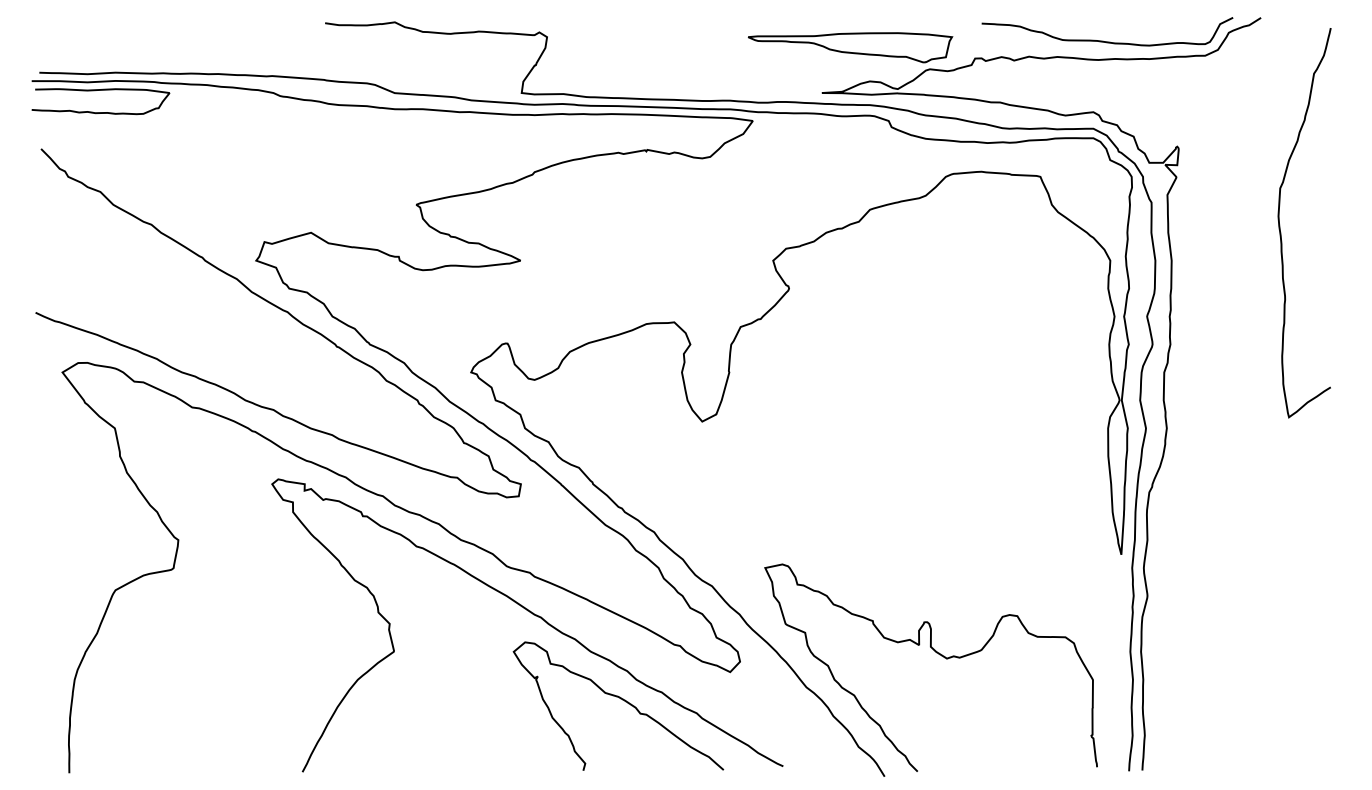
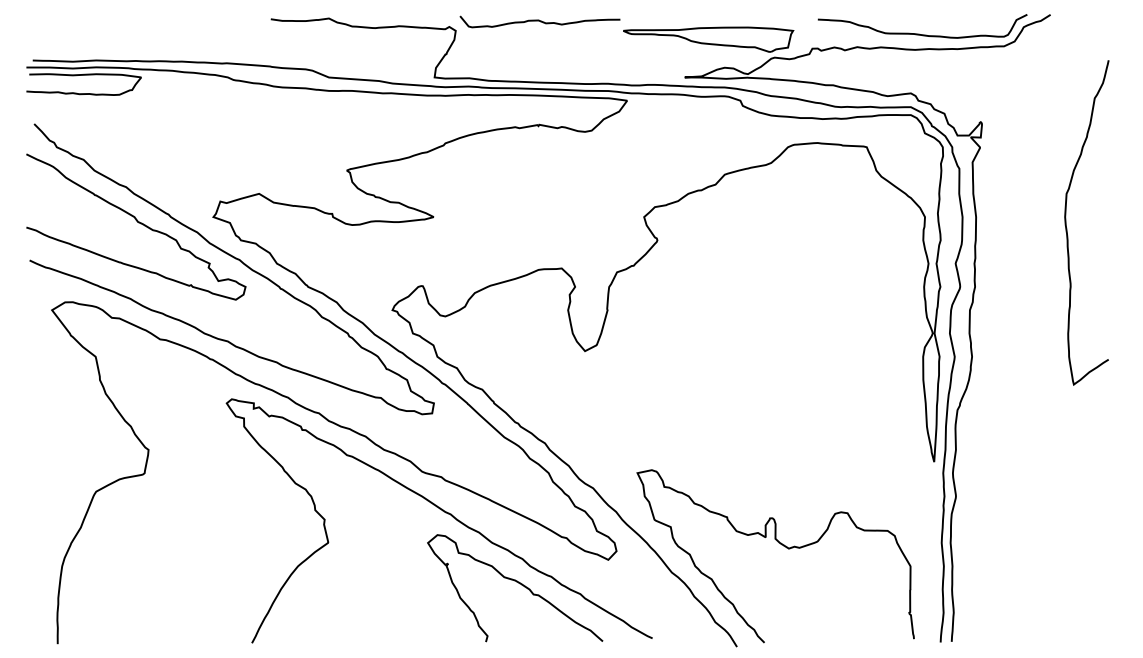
curve: (647, 25) -> (539, 21), added
curve: (1281, 229) -> (1067, 228), moved
curve: (166, 268) -> (138, 223), added

